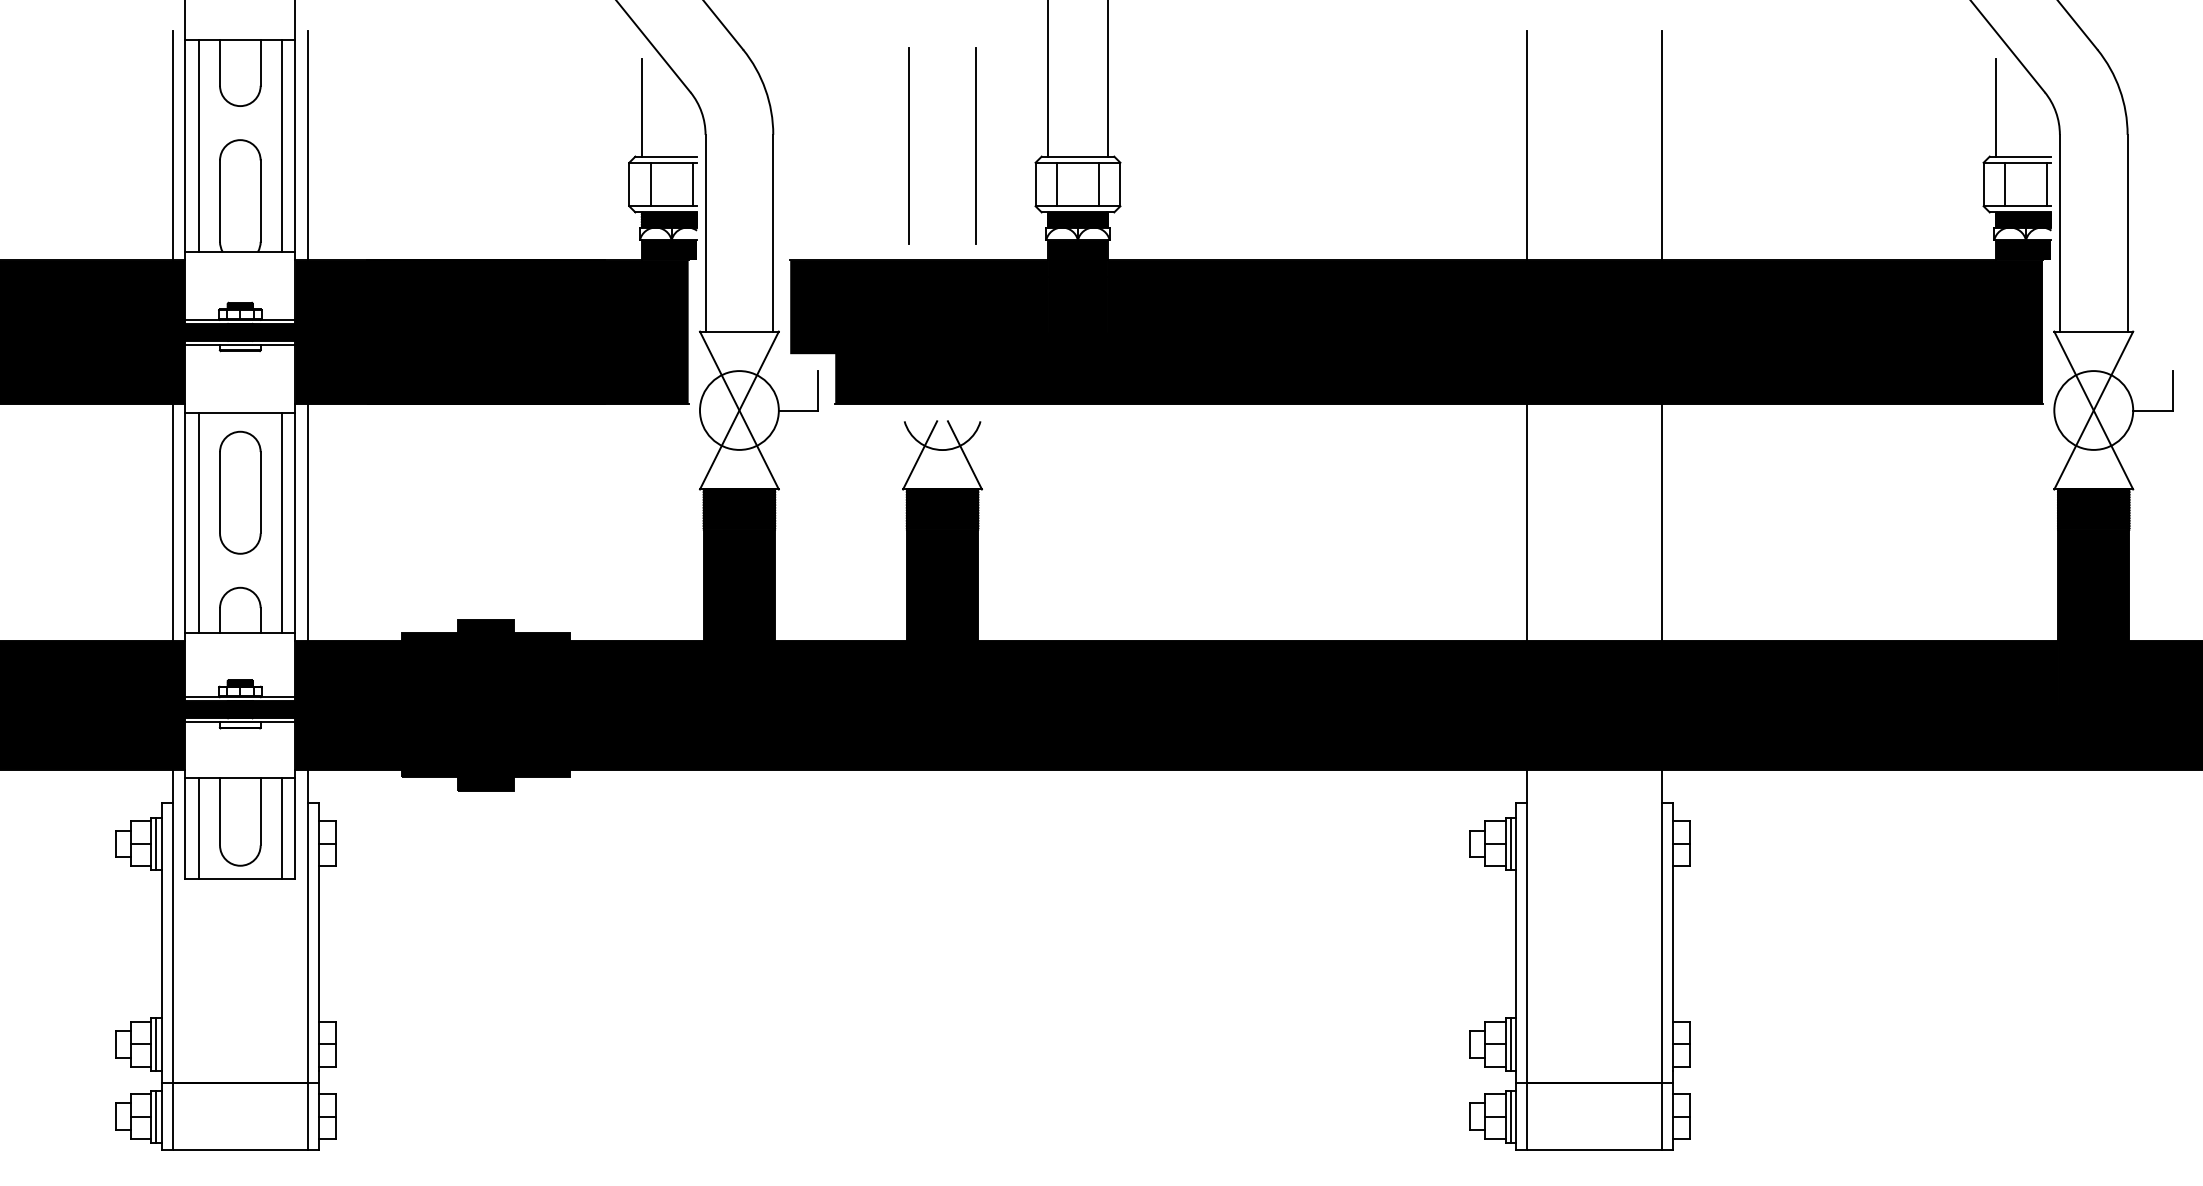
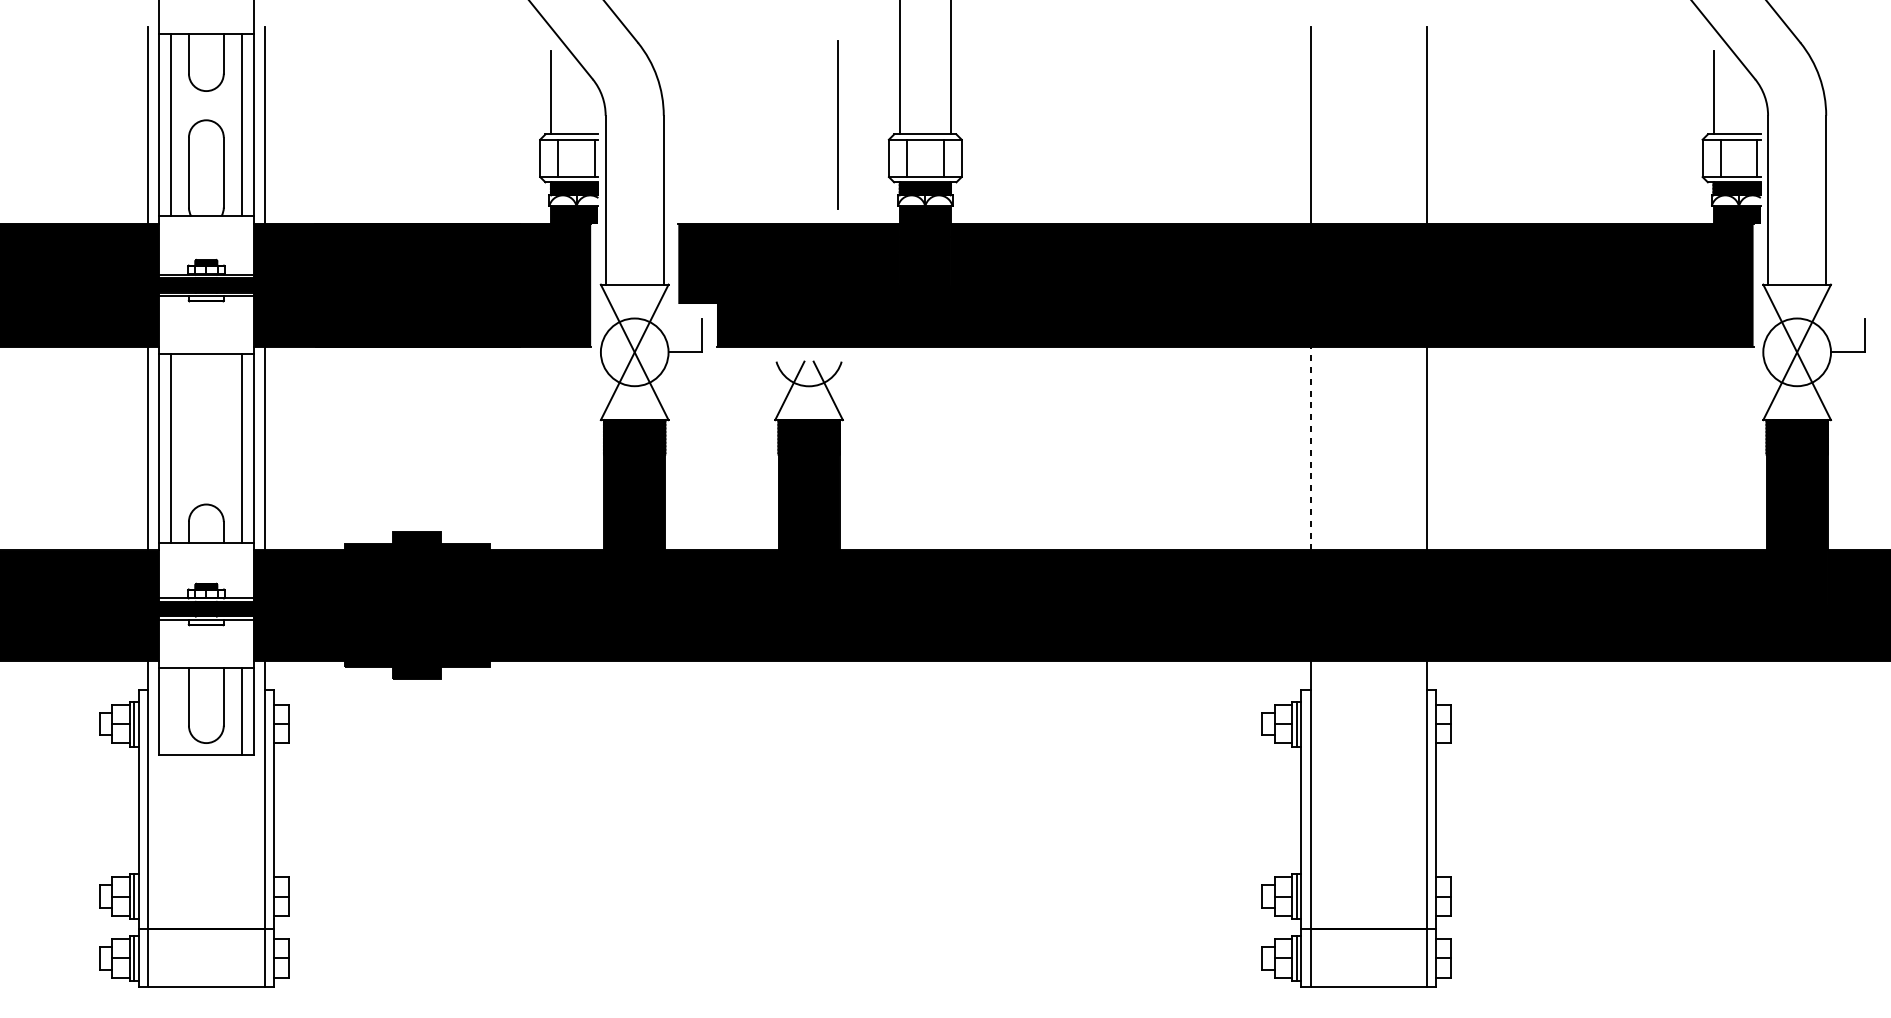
line: (908, 145) -> (779, 124), removed
part: (240, 492) -> (206, 422), removed
line: (1526, 522) -> (1310, 448), solid -> dashed
line: (198, 828) -> (170, 711), removed

